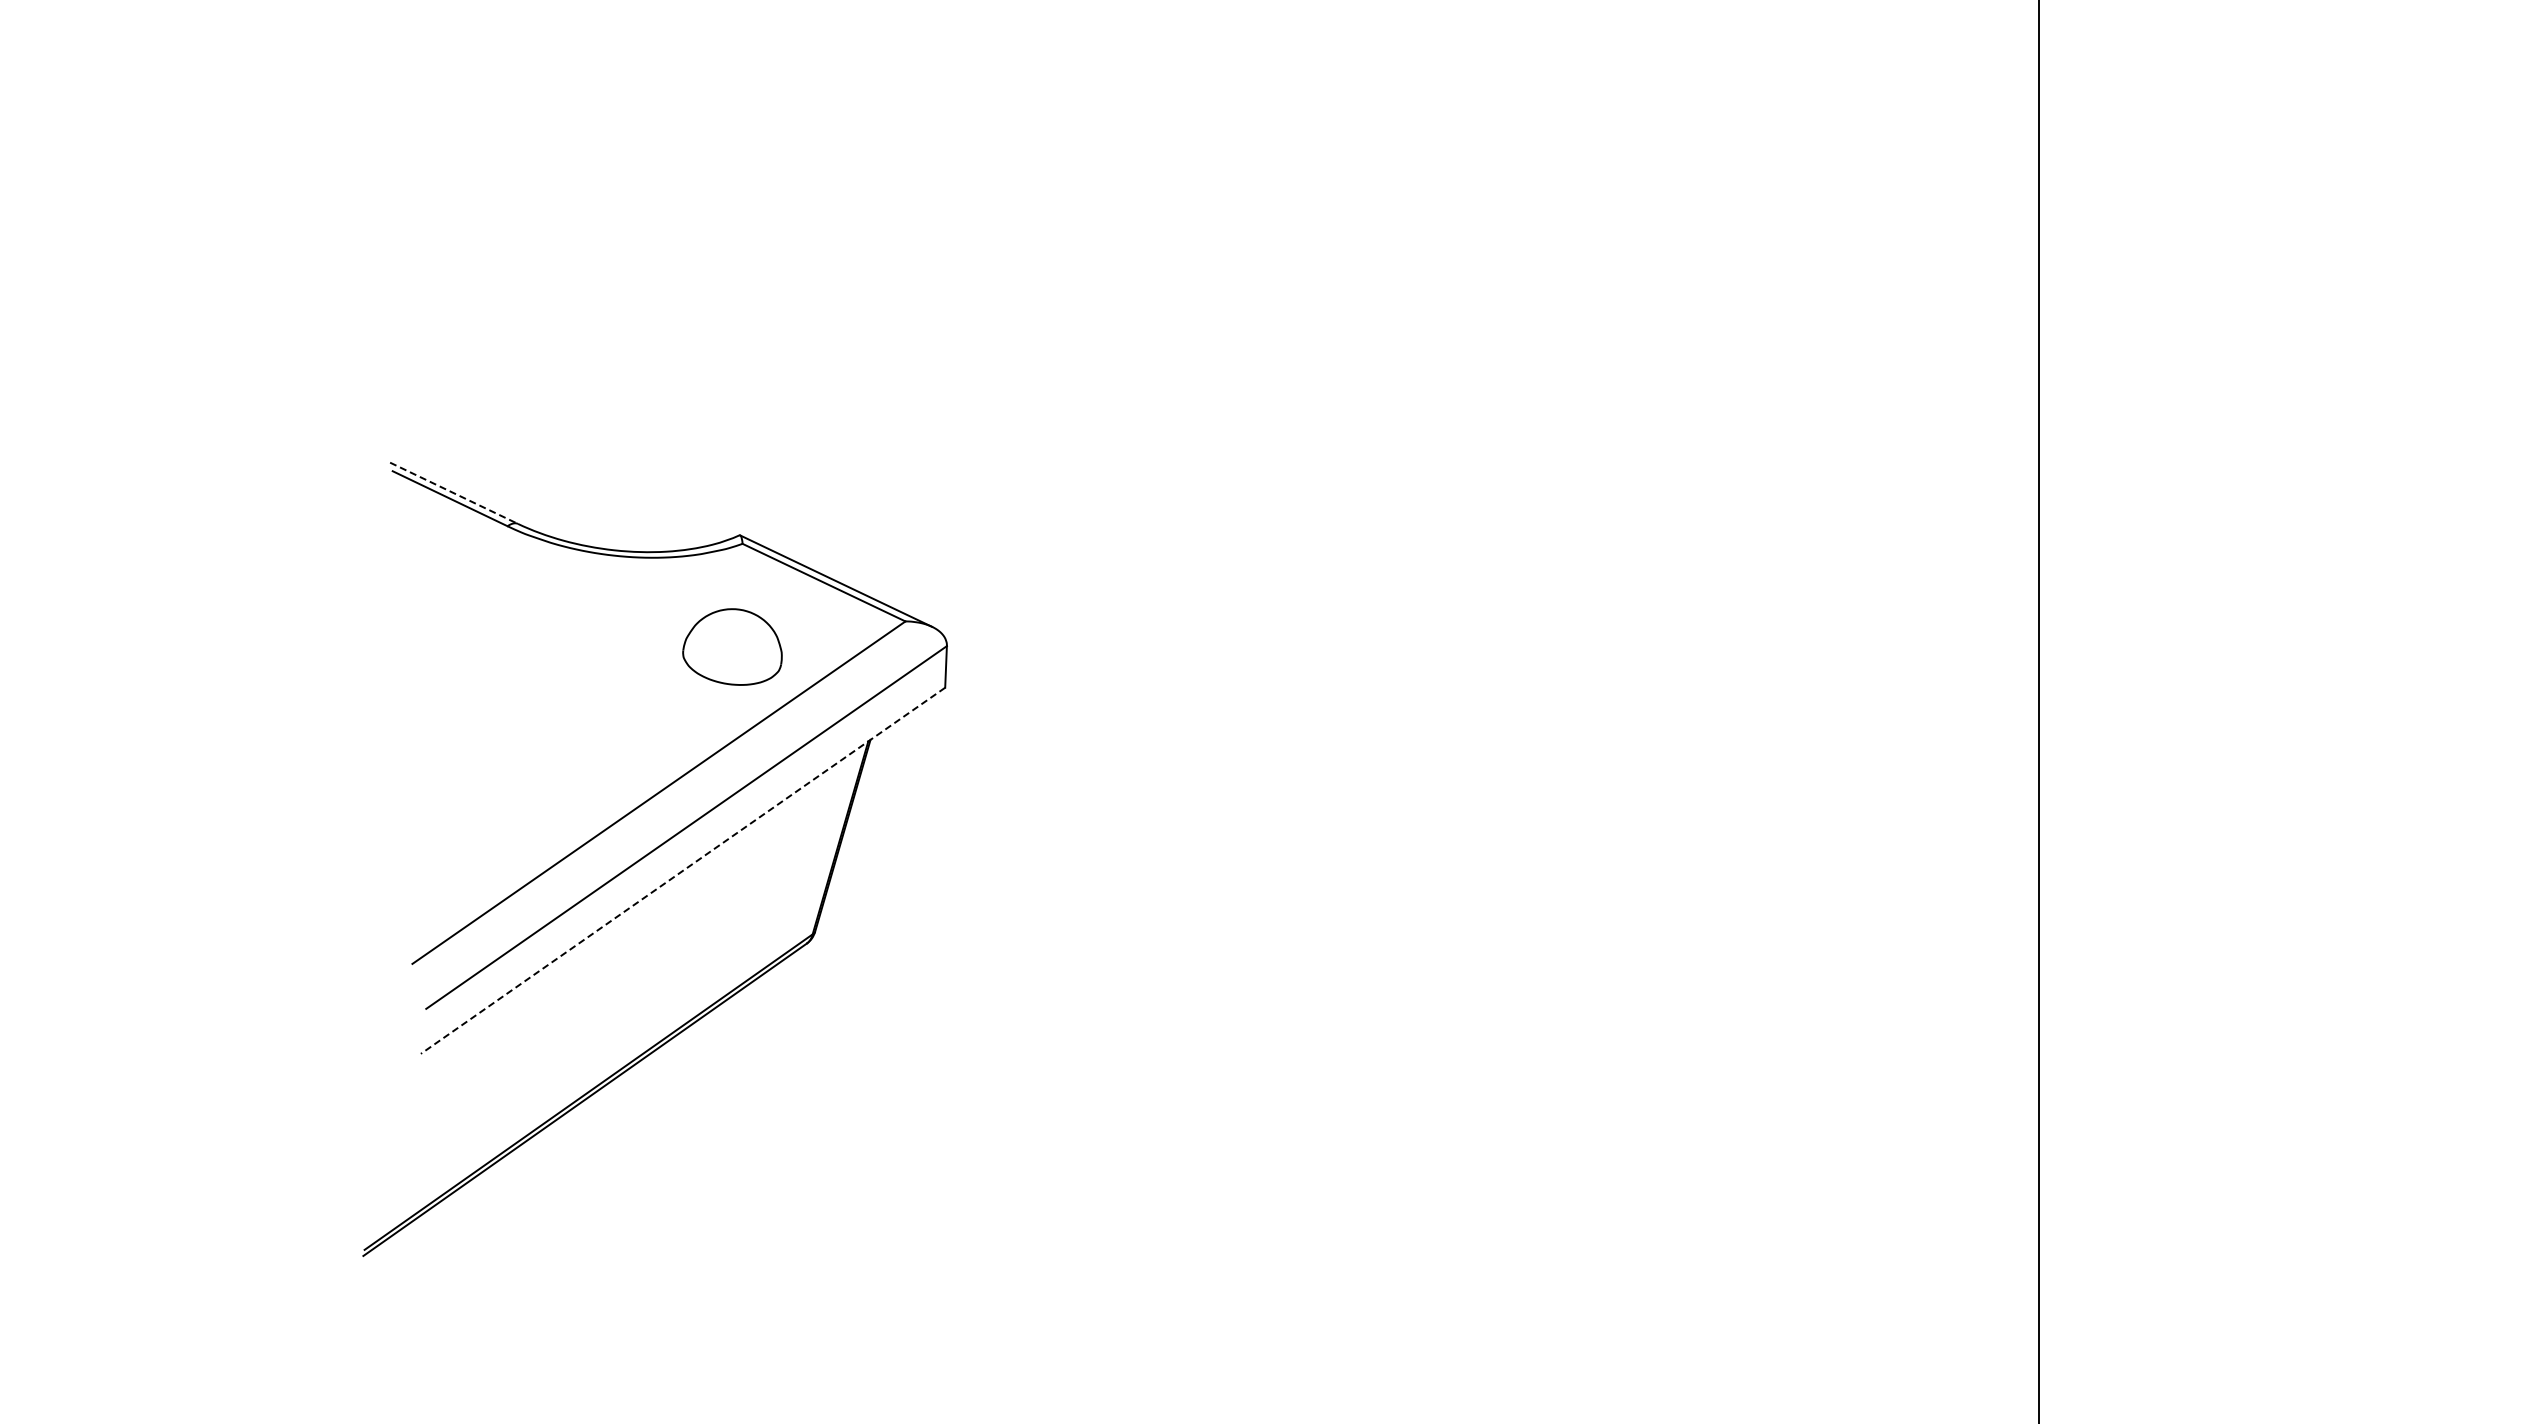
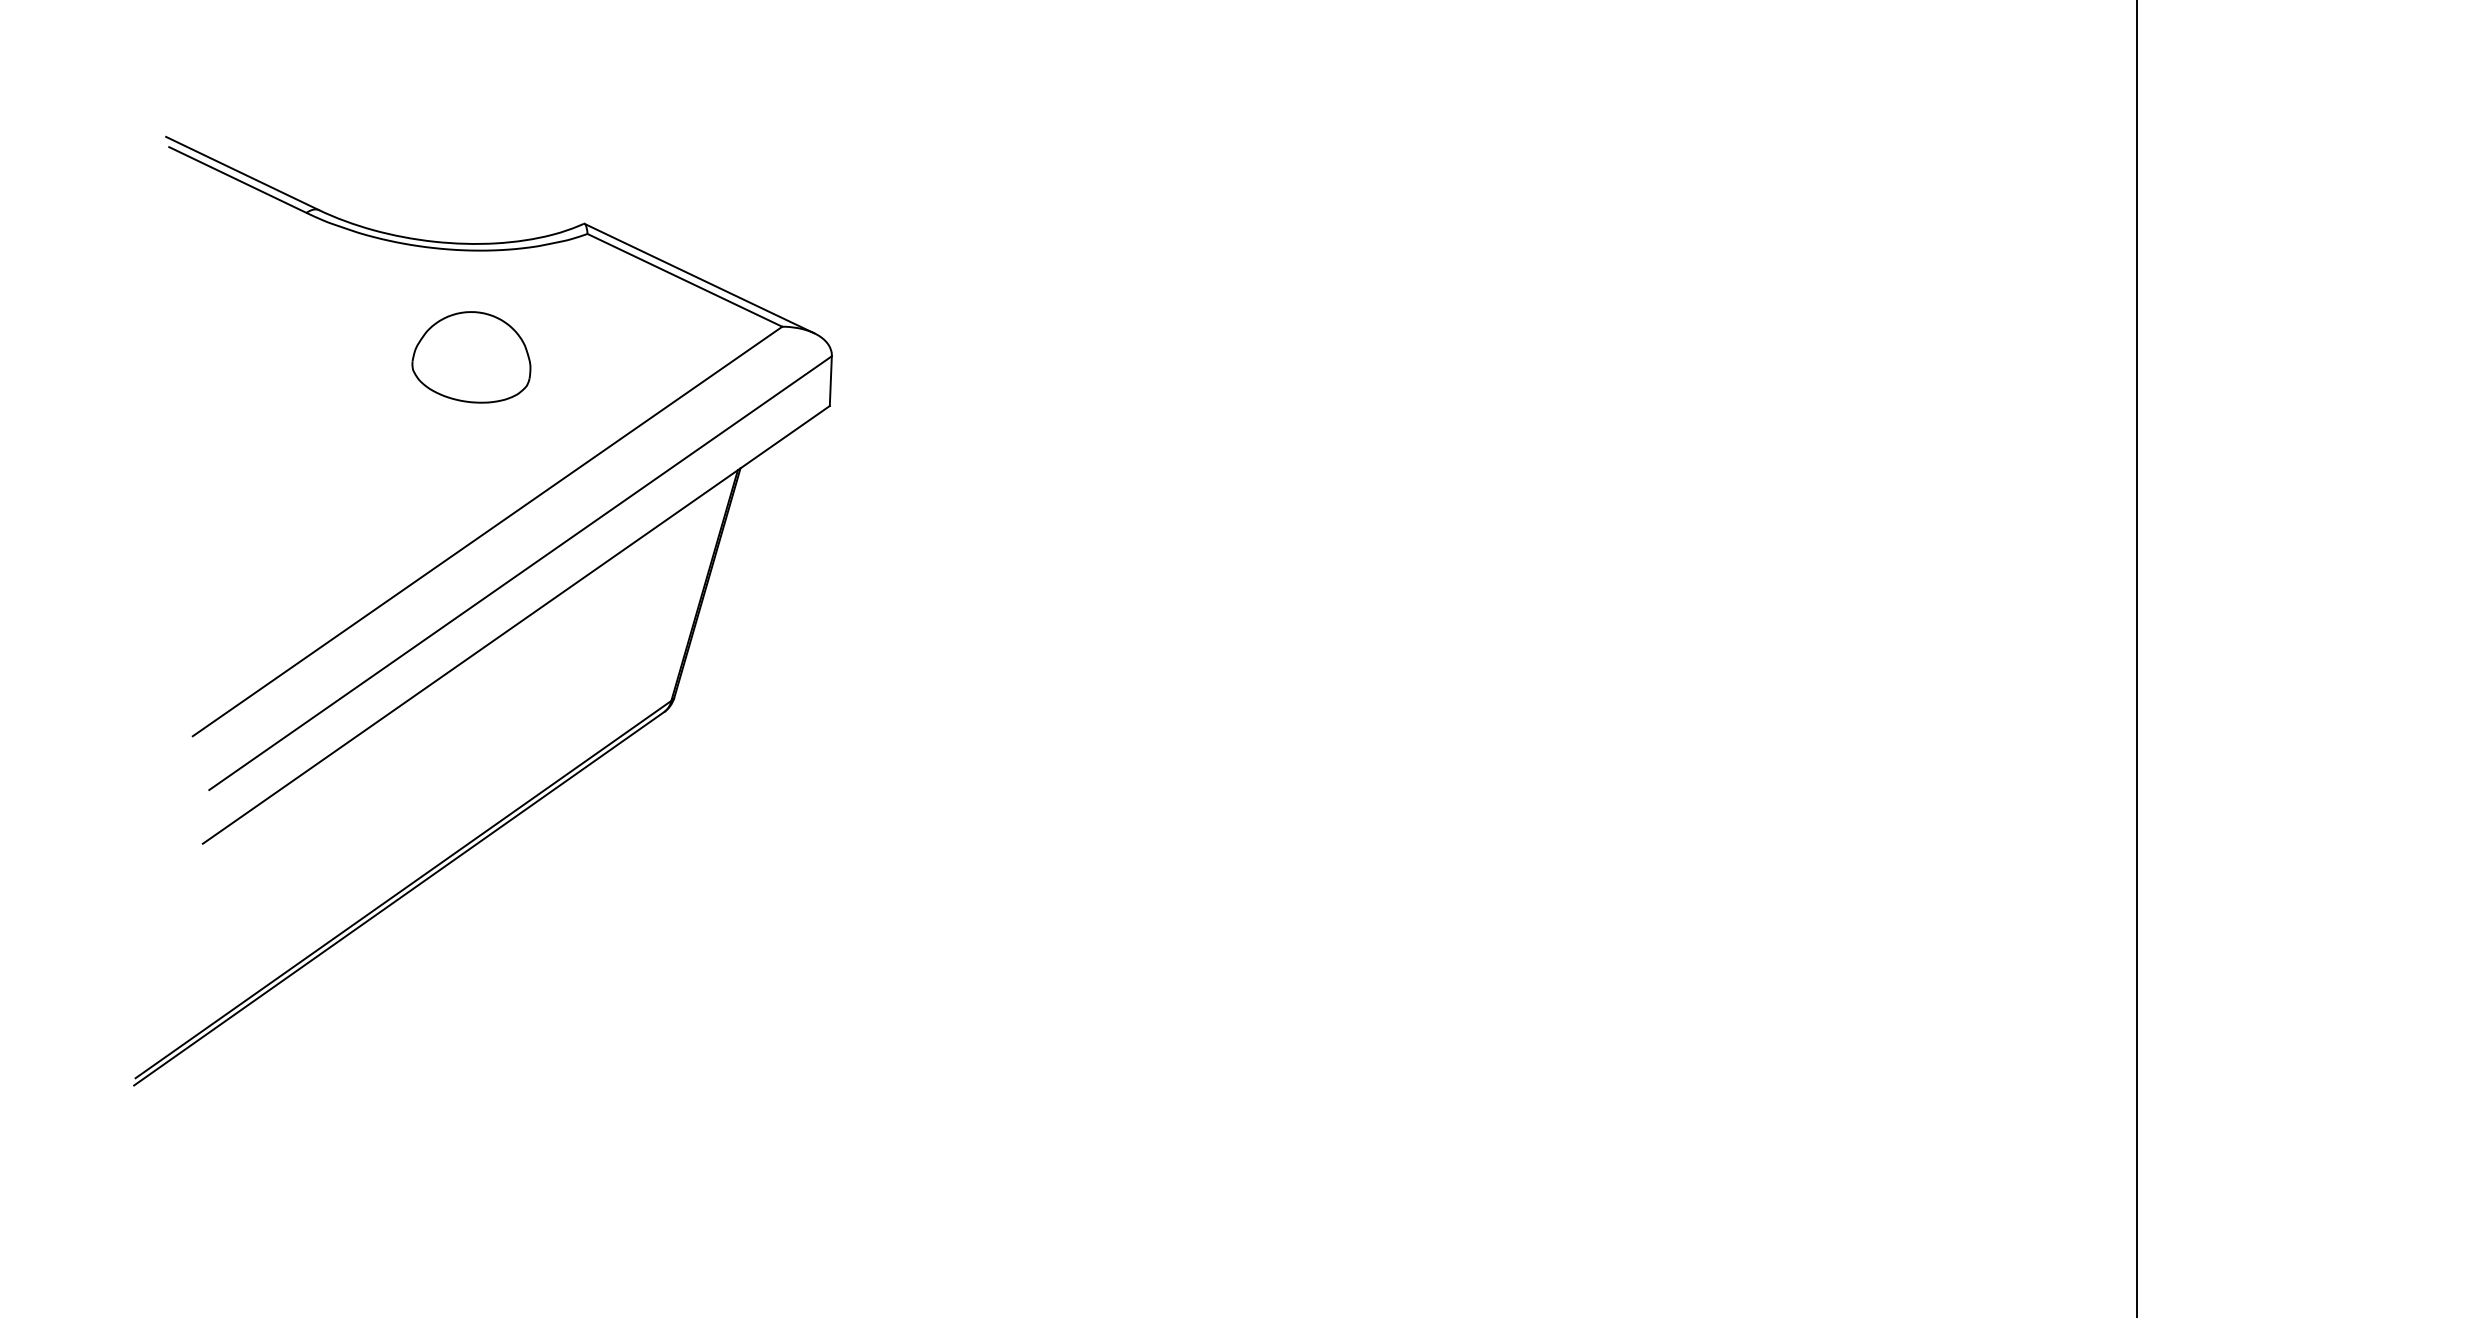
line: (454, 493) -> (243, 173), dashed -> solid
part: (732, 646) -> (471, 356), moved
line: (683, 870) -> (516, 624), dashed -> solid

